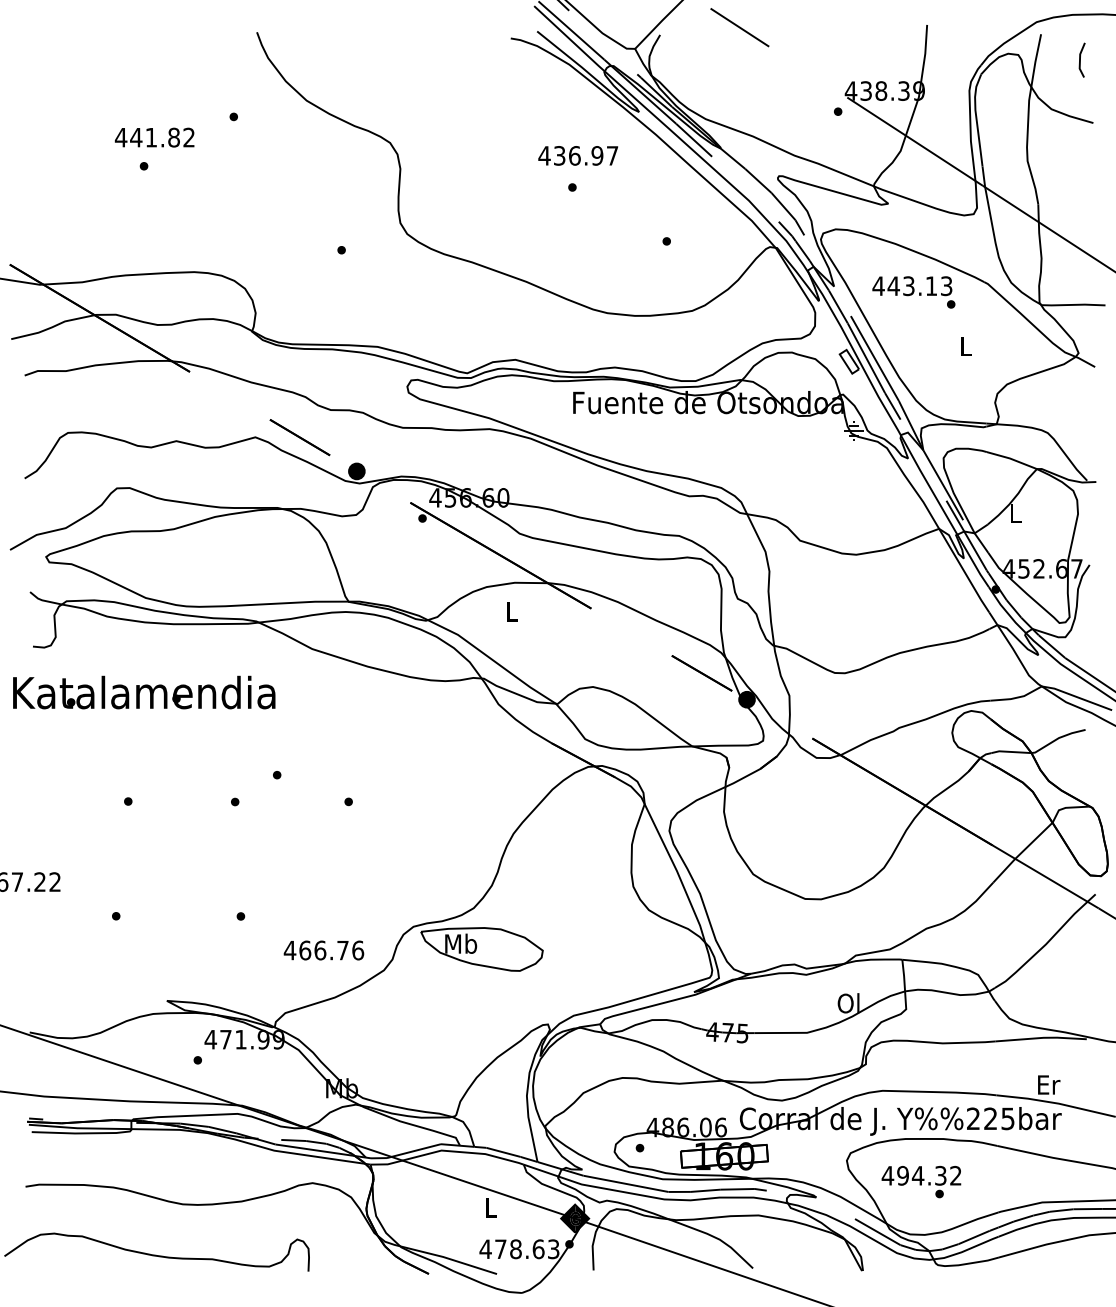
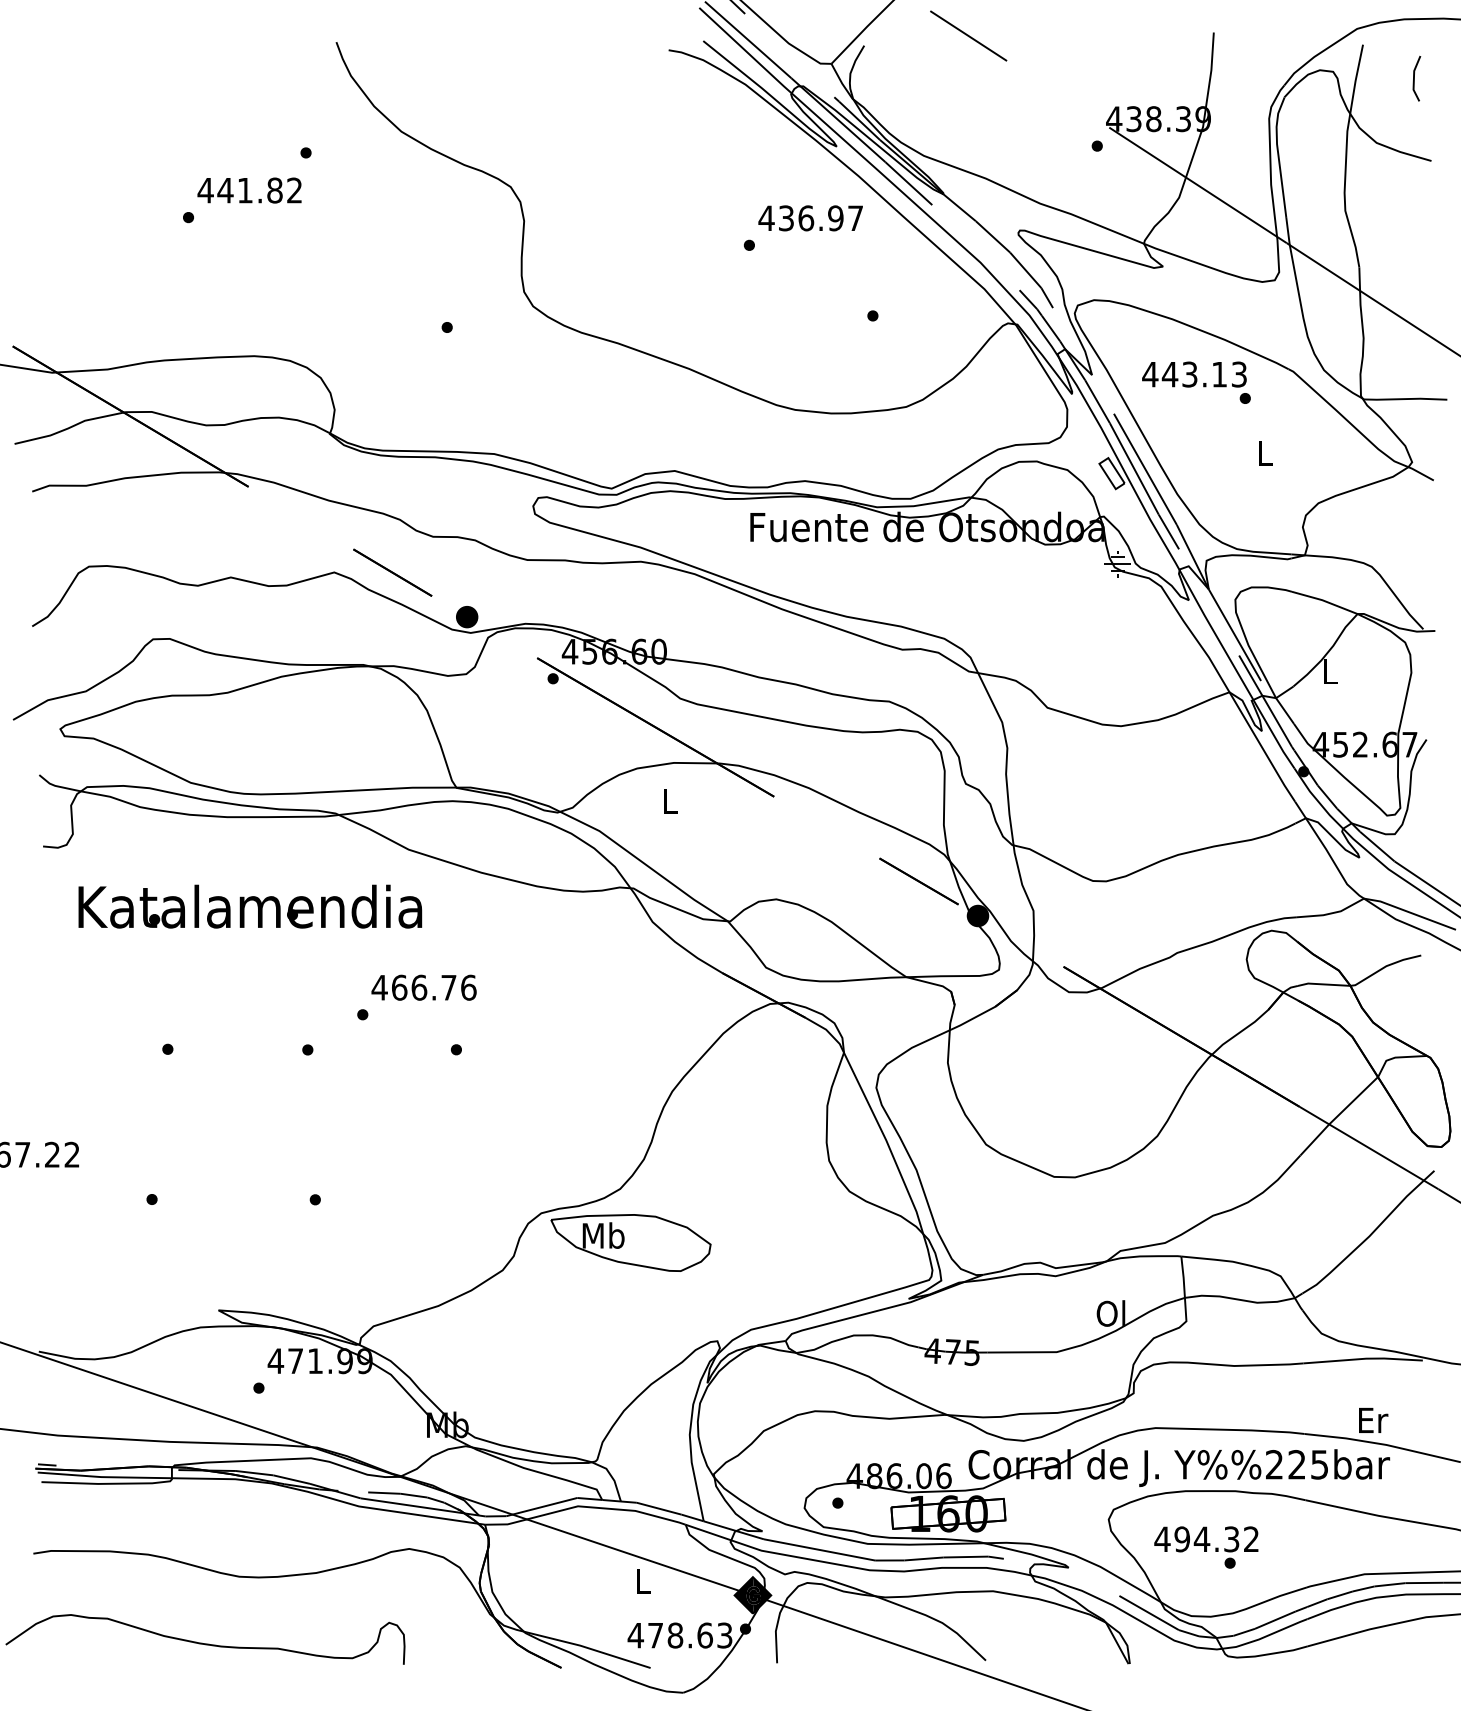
text: (154, 137) -> (249, 190), moved
text: (578, 155) -> (811, 217), moved
text: (144, 692) -> (250, 906), moved
text: (323, 950) -> (423, 987), moved

